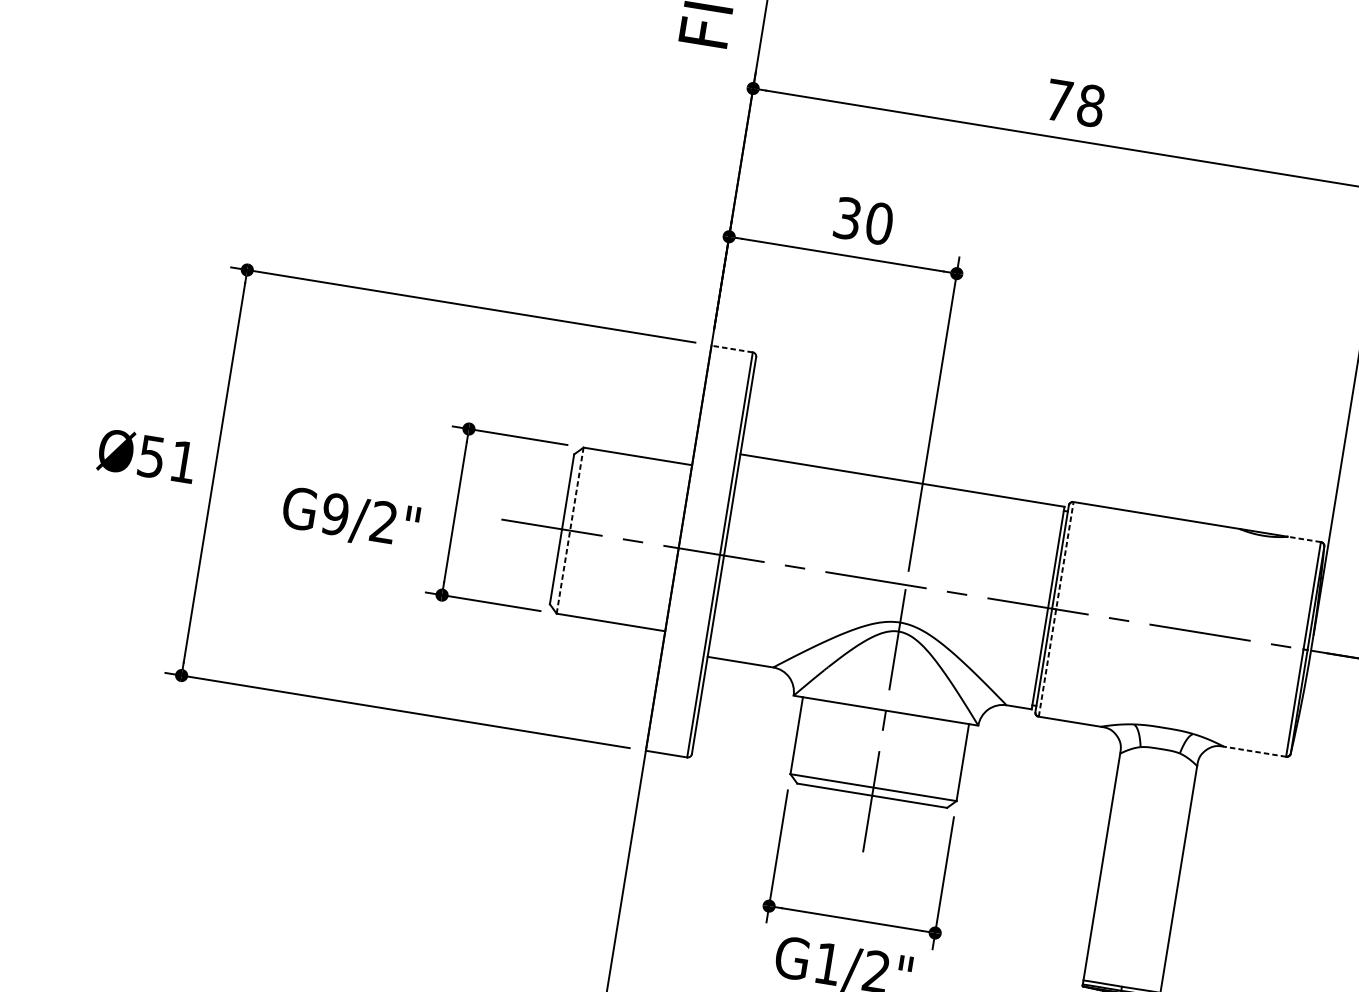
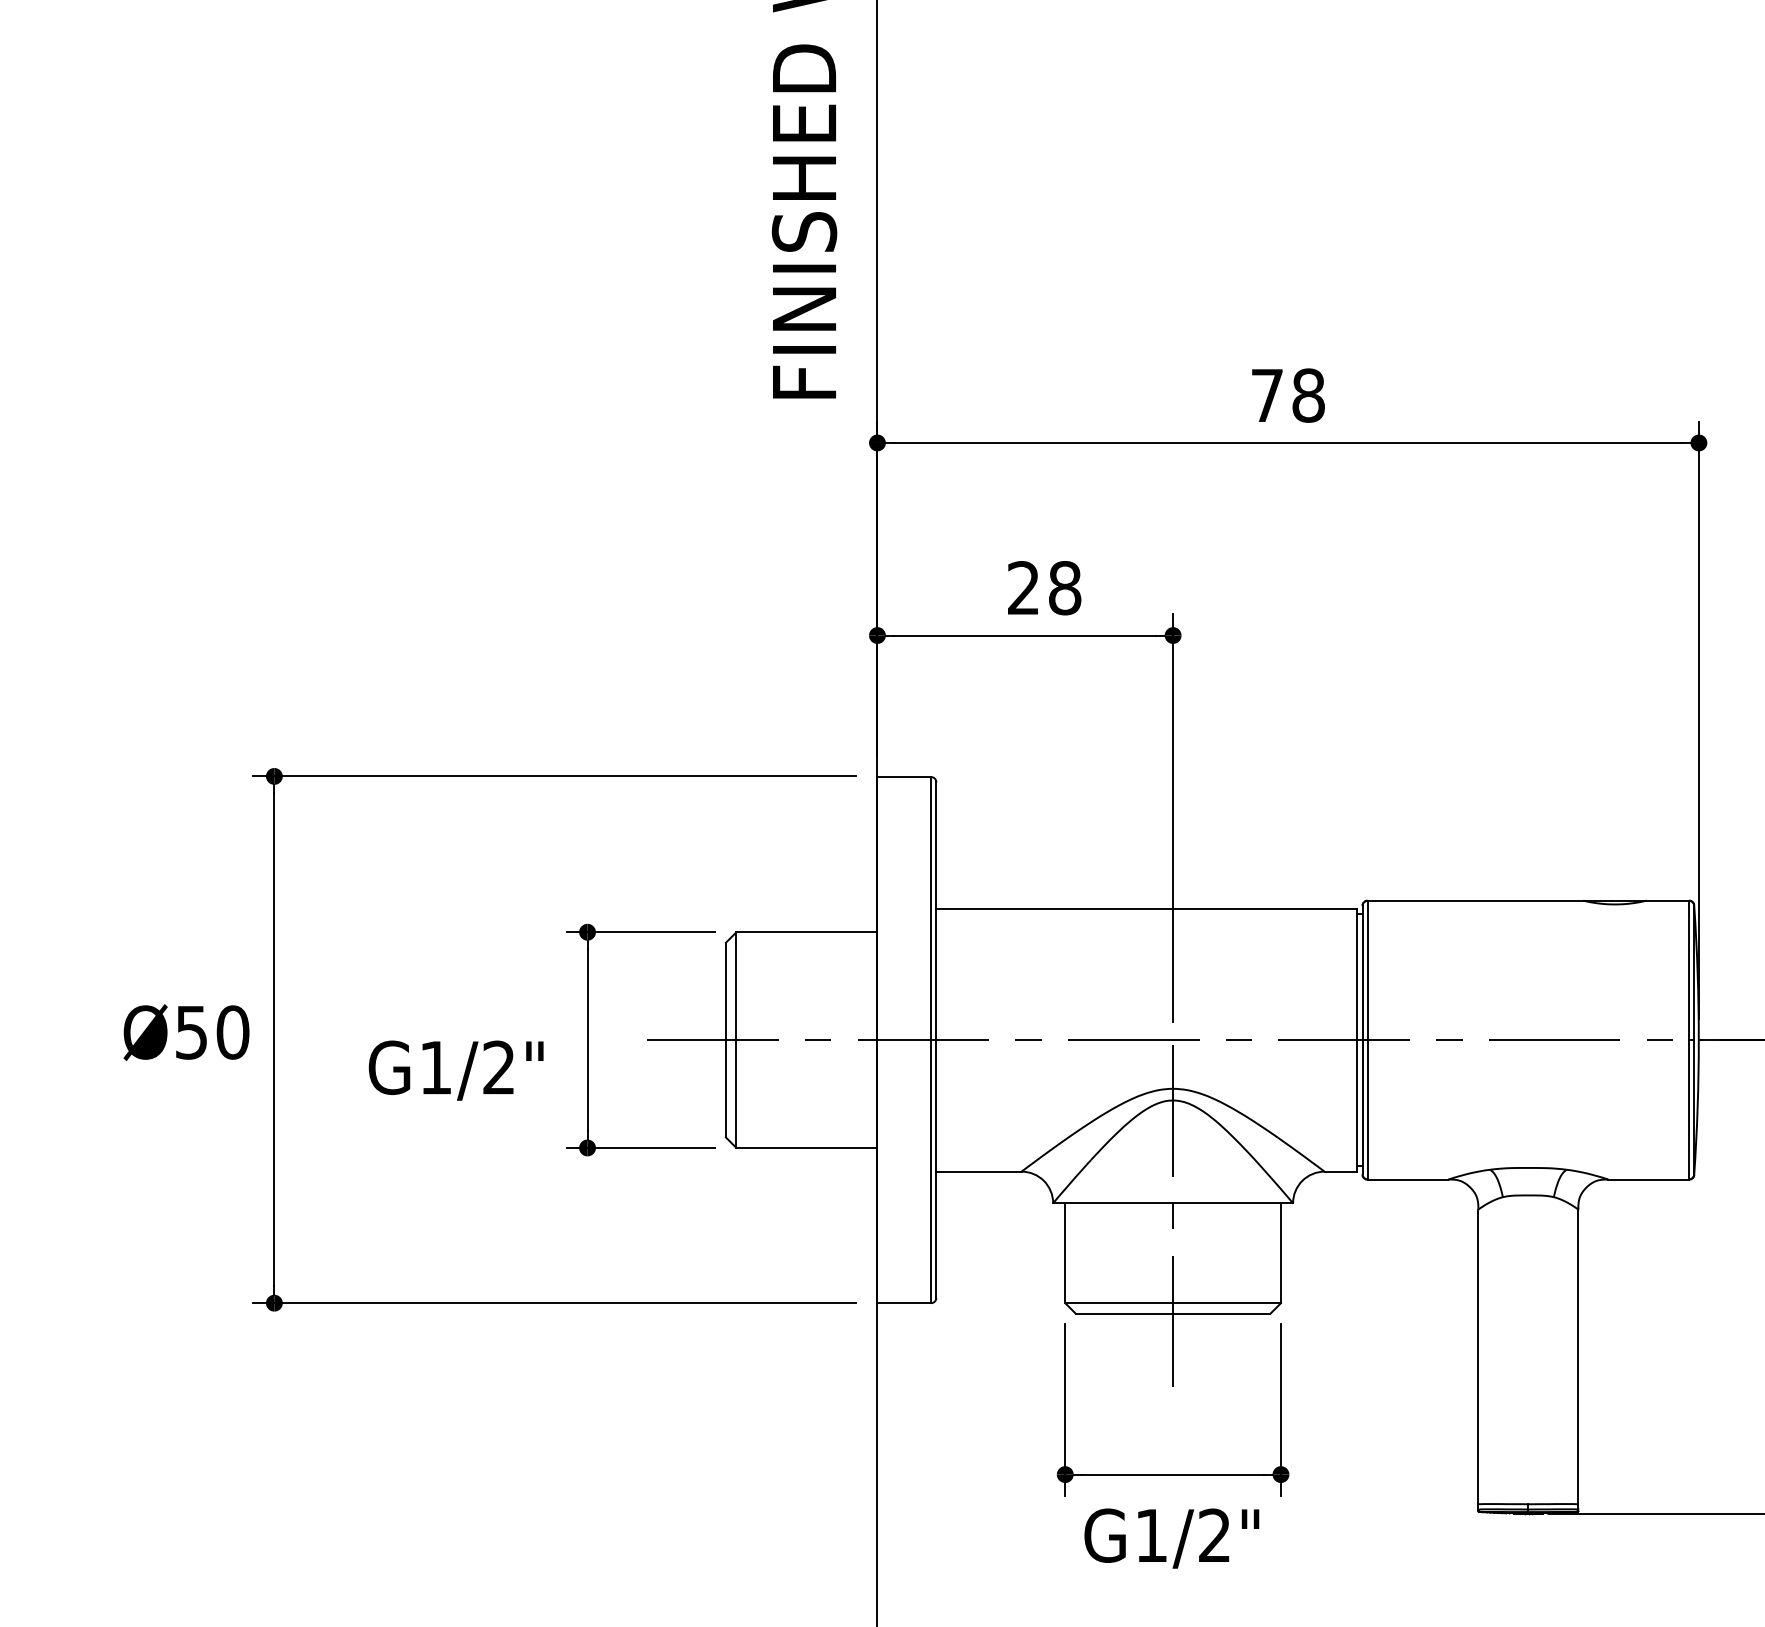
text: (863, 221) -> (1044, 588), 30 -> 28
line: (732, 349) -> (904, 777), dashed -> solid
text: (183, 461) -> (232, 1032), Ø51 -> Ø50
text: (335, 514) -> (435, 1067), G9/2" -> G1/2"
line: (570, 530) -> (736, 1040), dashed -> solid
line: (1304, 539) -> (1667, 900), dashed -> solid
line: (1056, 608) -> (1367, 1039), dashed -> solid
line: (1254, 751) -> (1648, 1179), dashed -> solid

